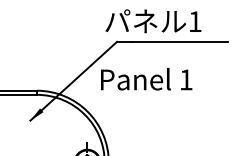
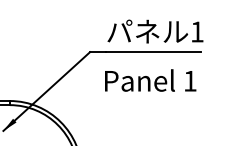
text: (153, 21) -> (155, 31), moved
text: (146, 79) -> (150, 80), moved

